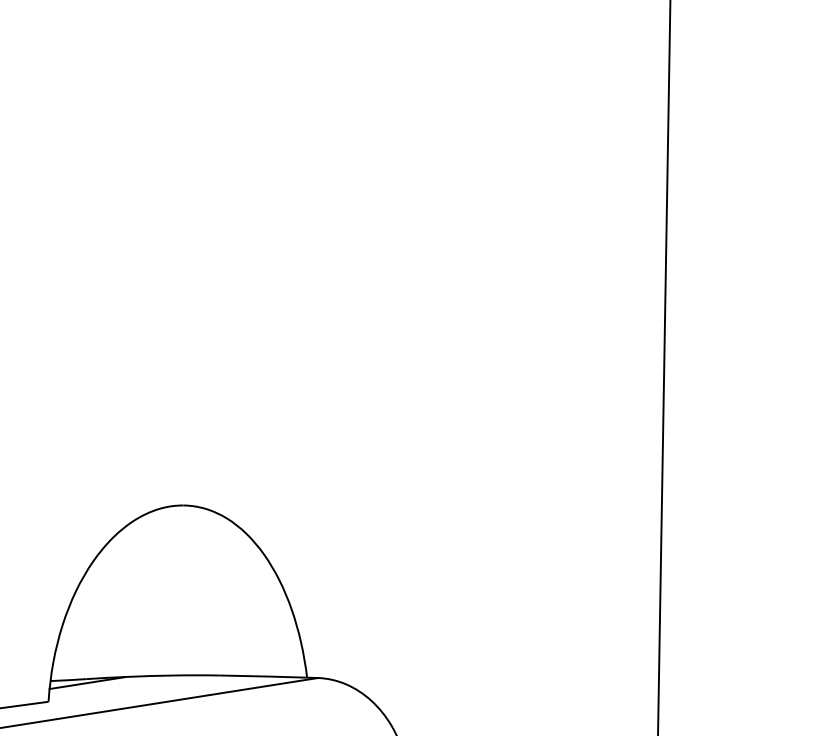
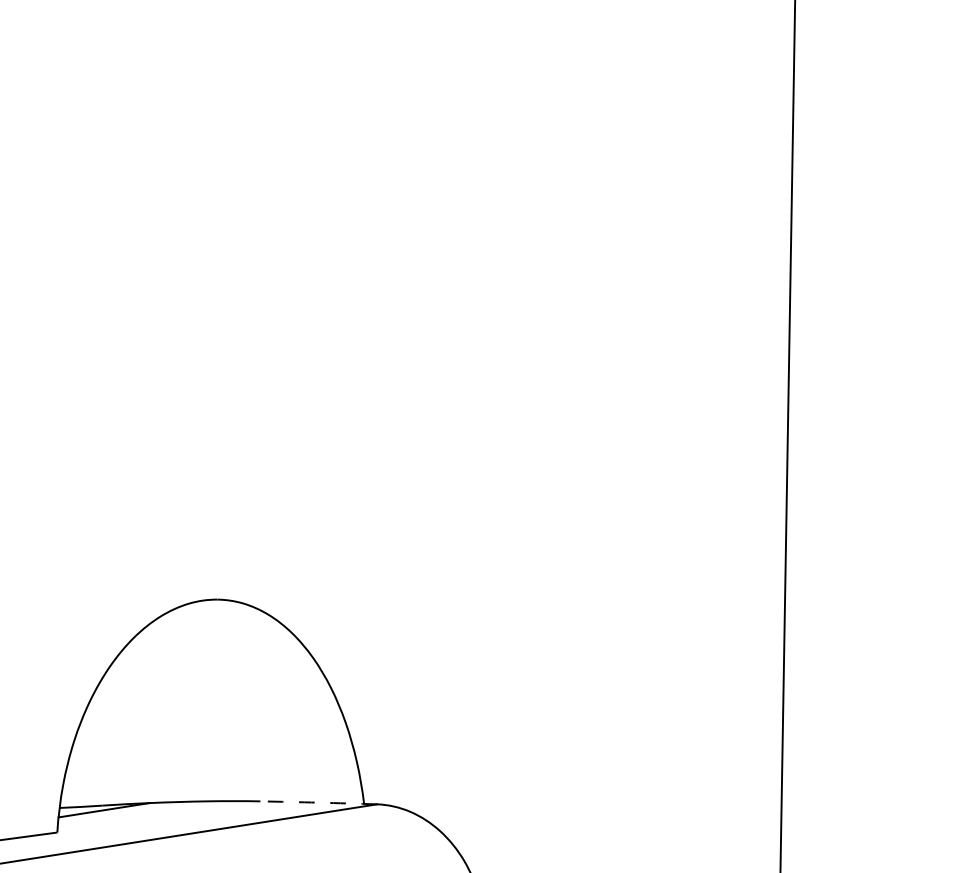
arc: (268, 676) -> (318, 802), solid -> dashed

